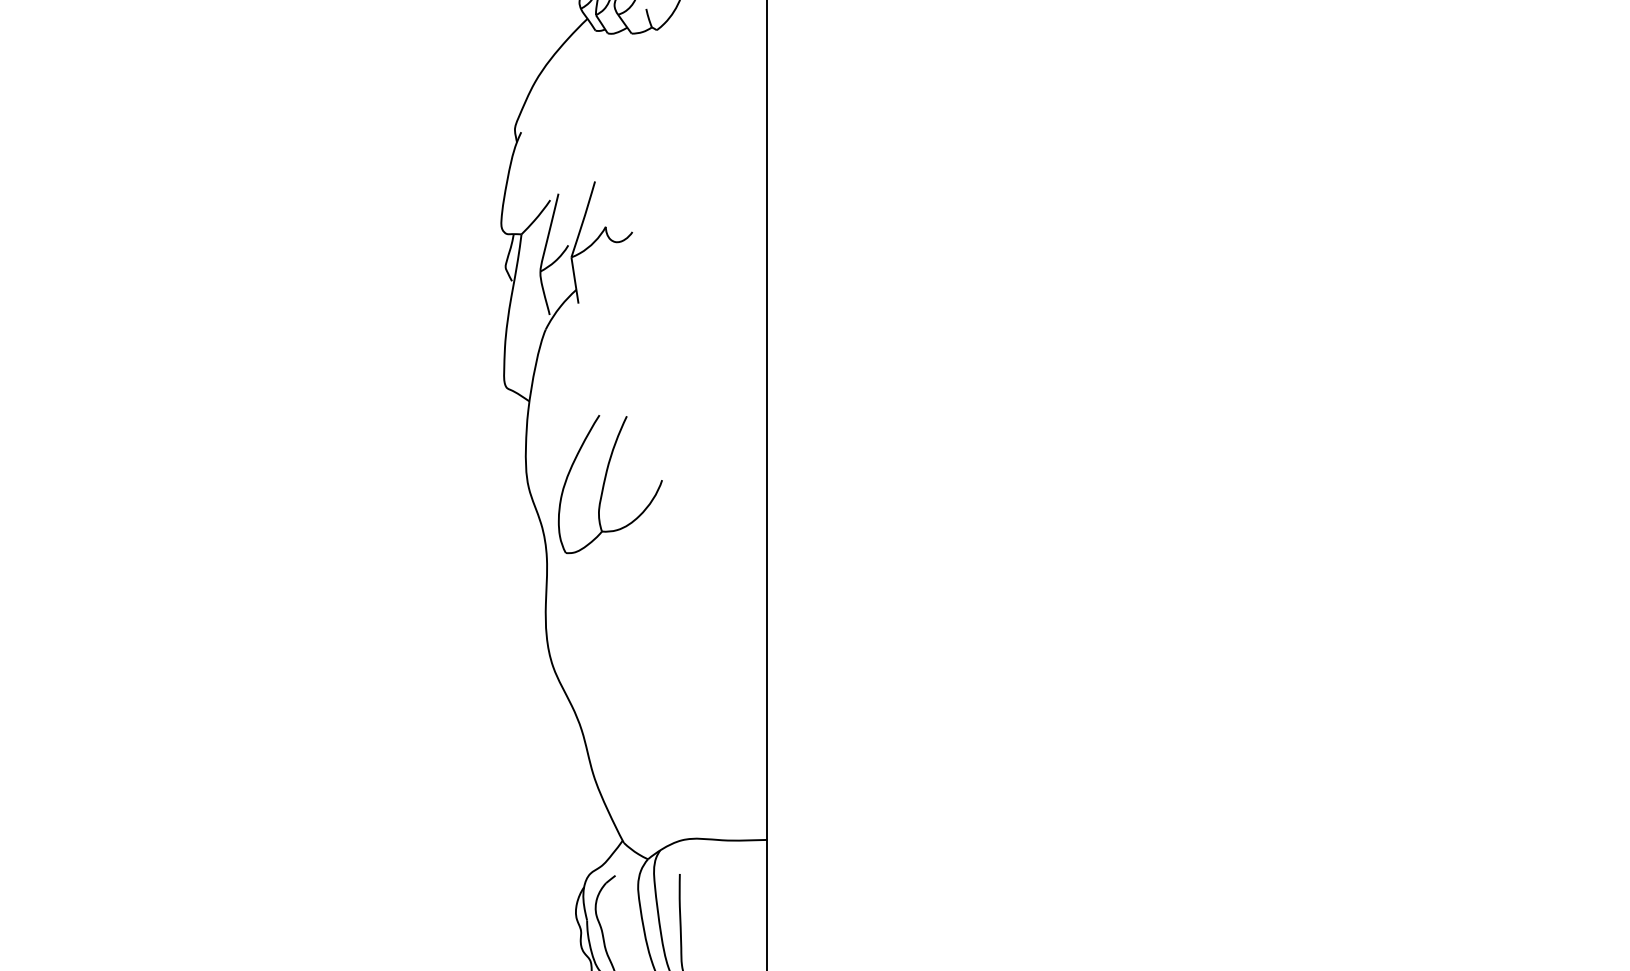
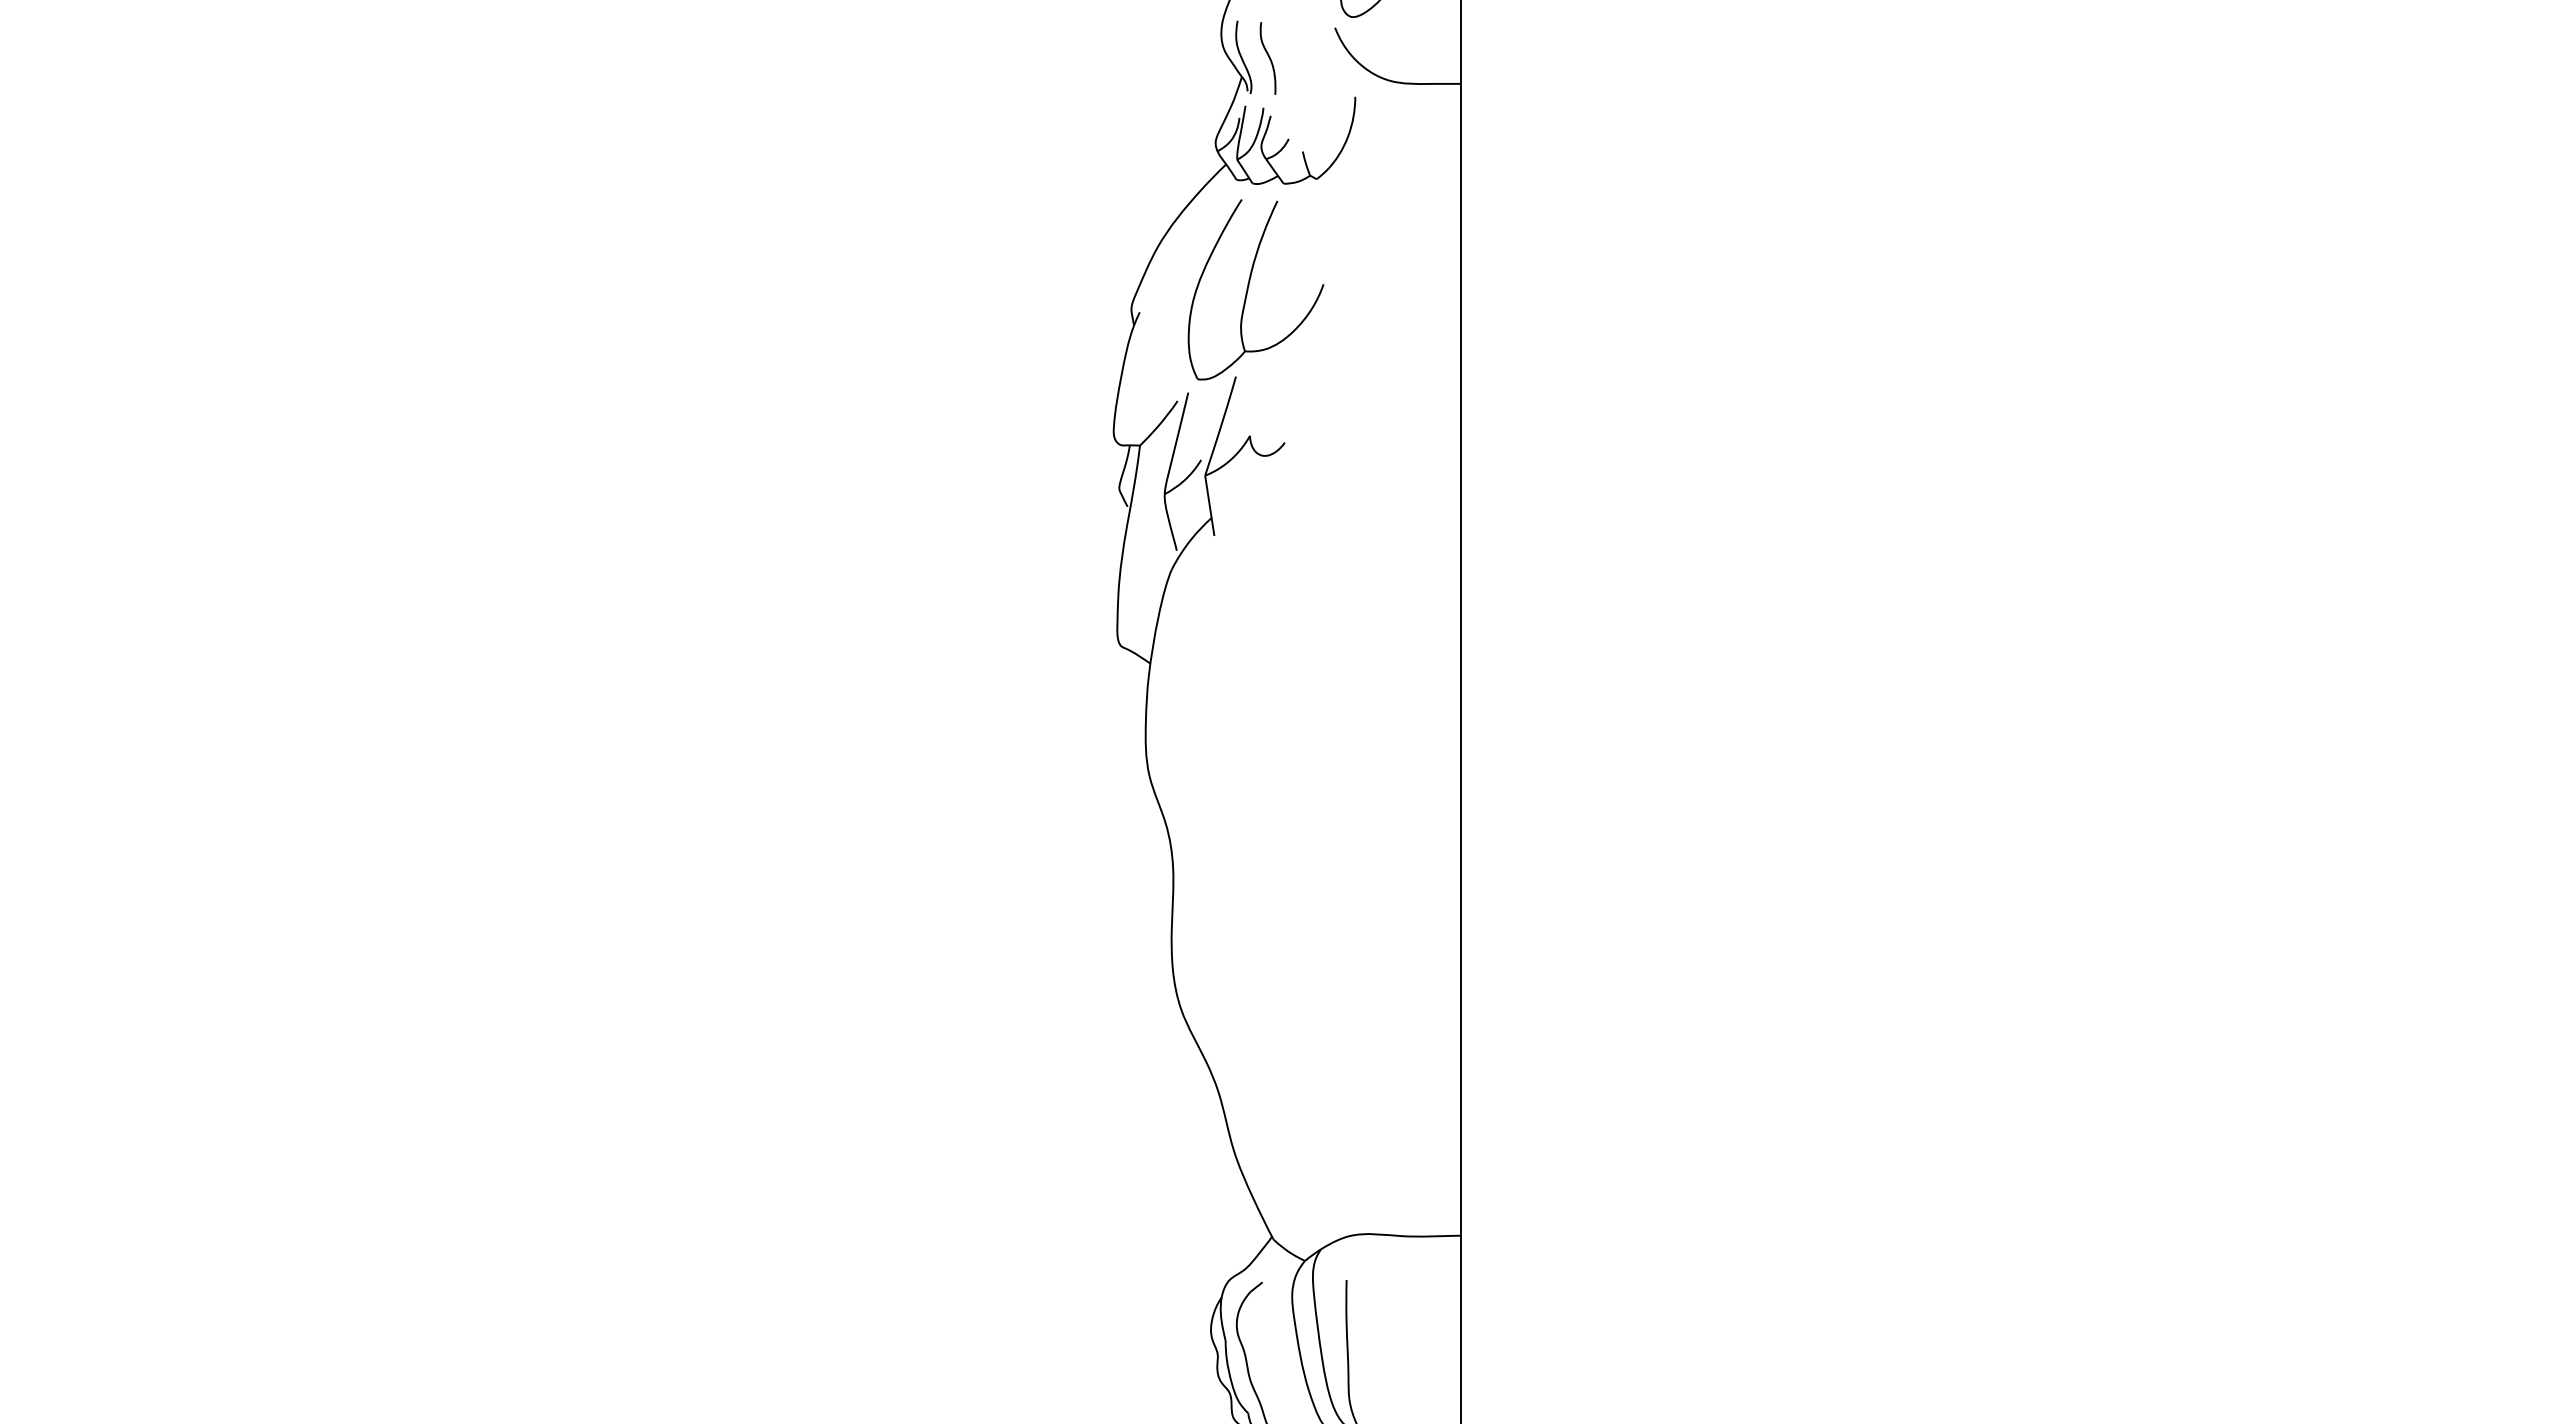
part: (605, 481) -> (1249, 286), moved

